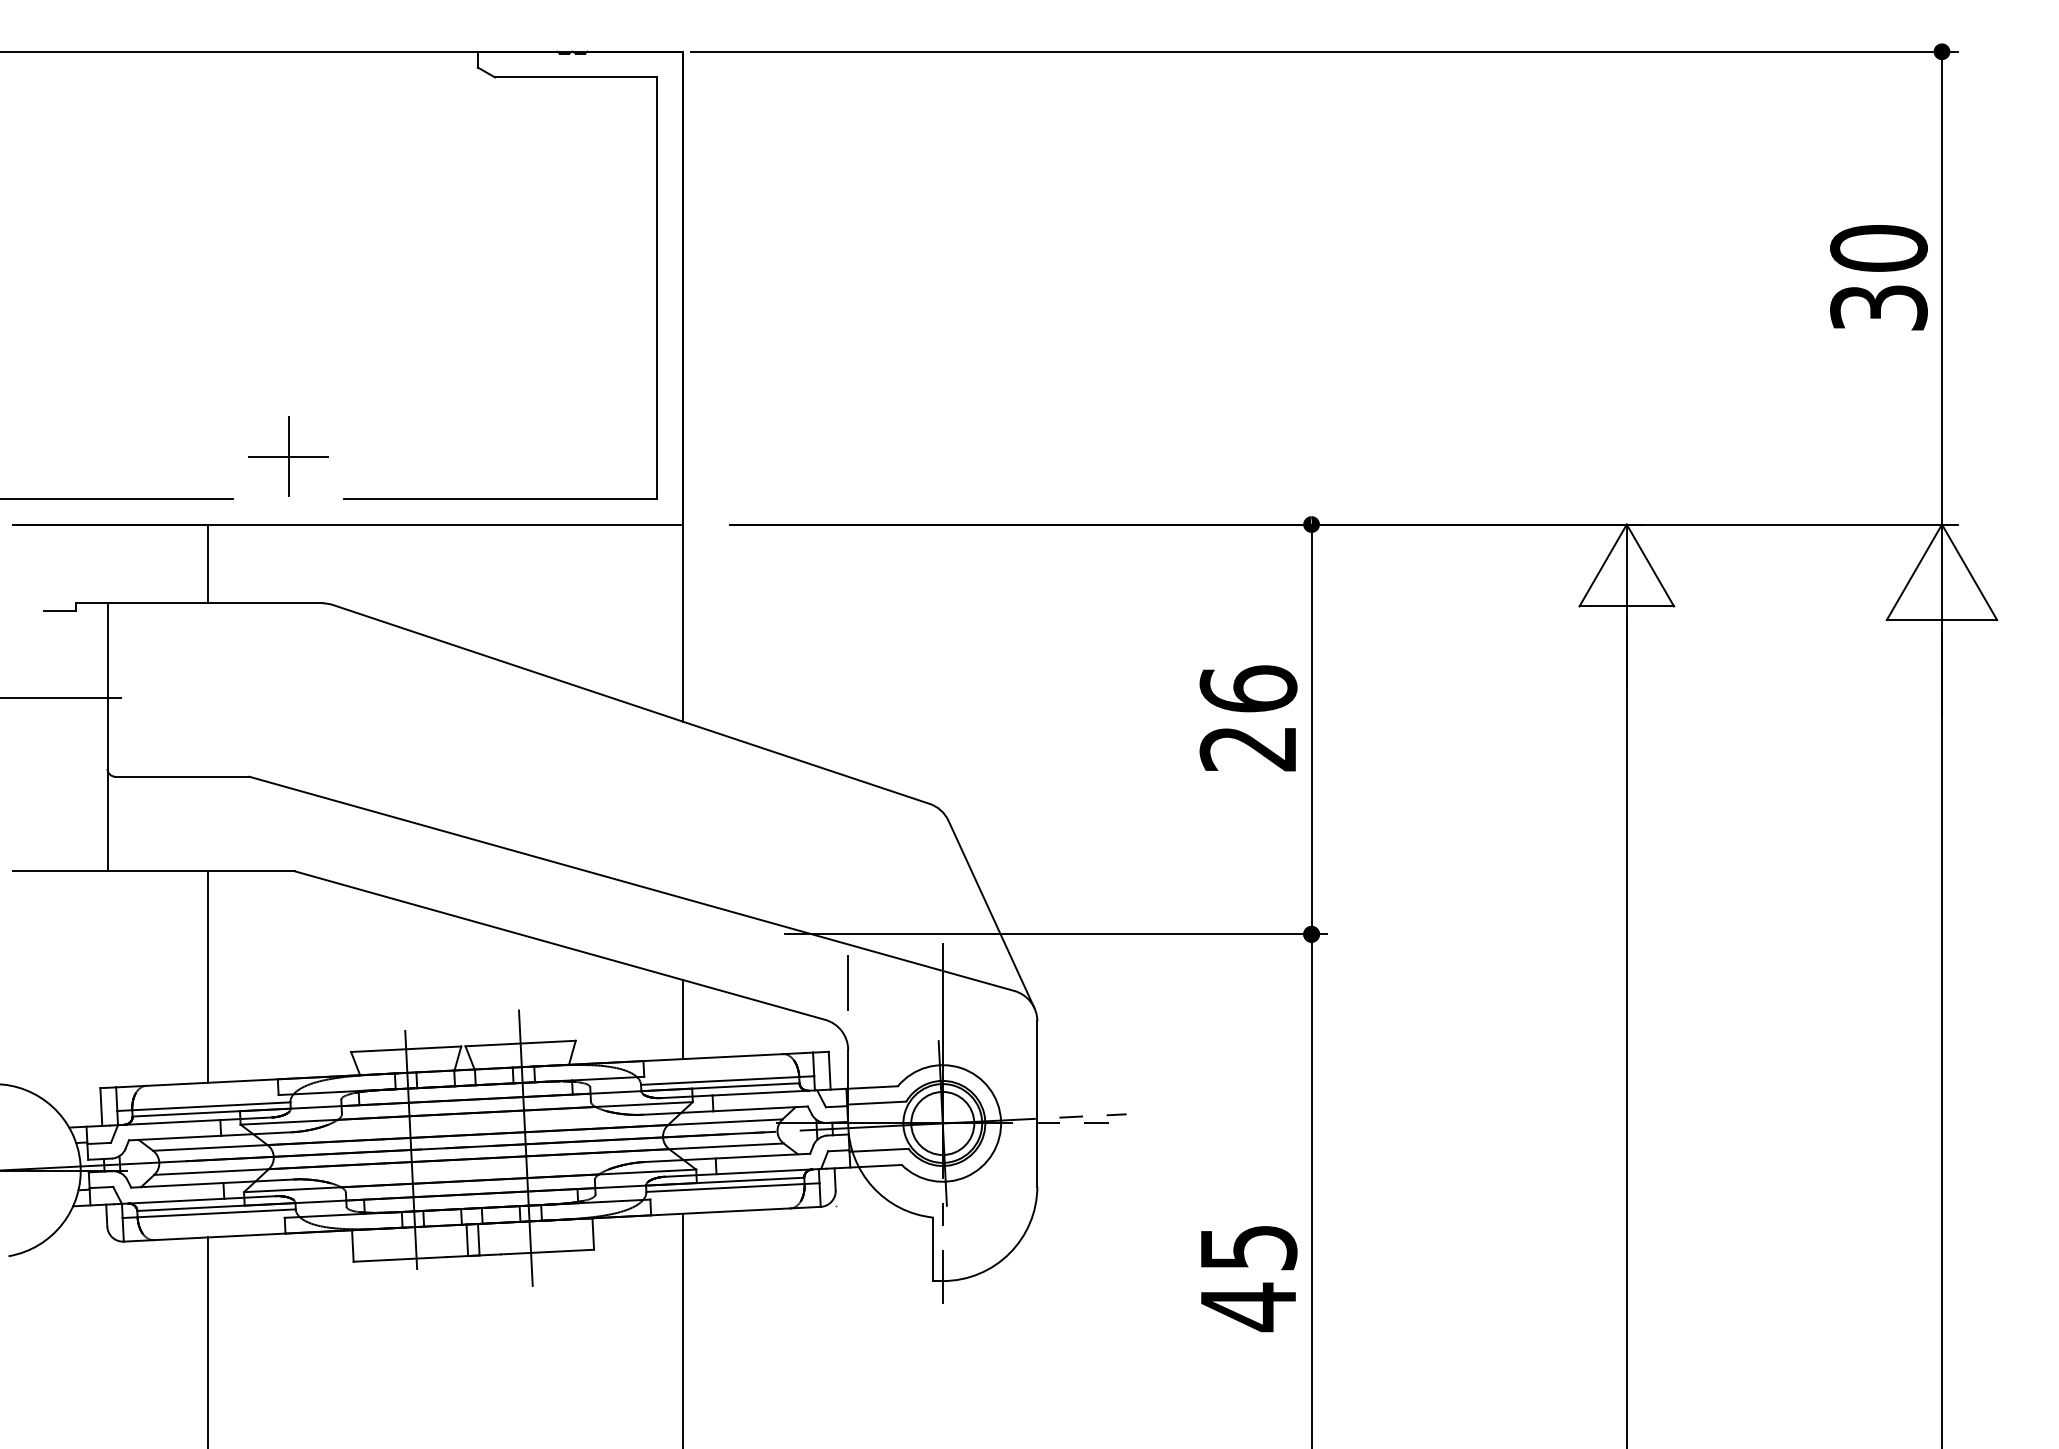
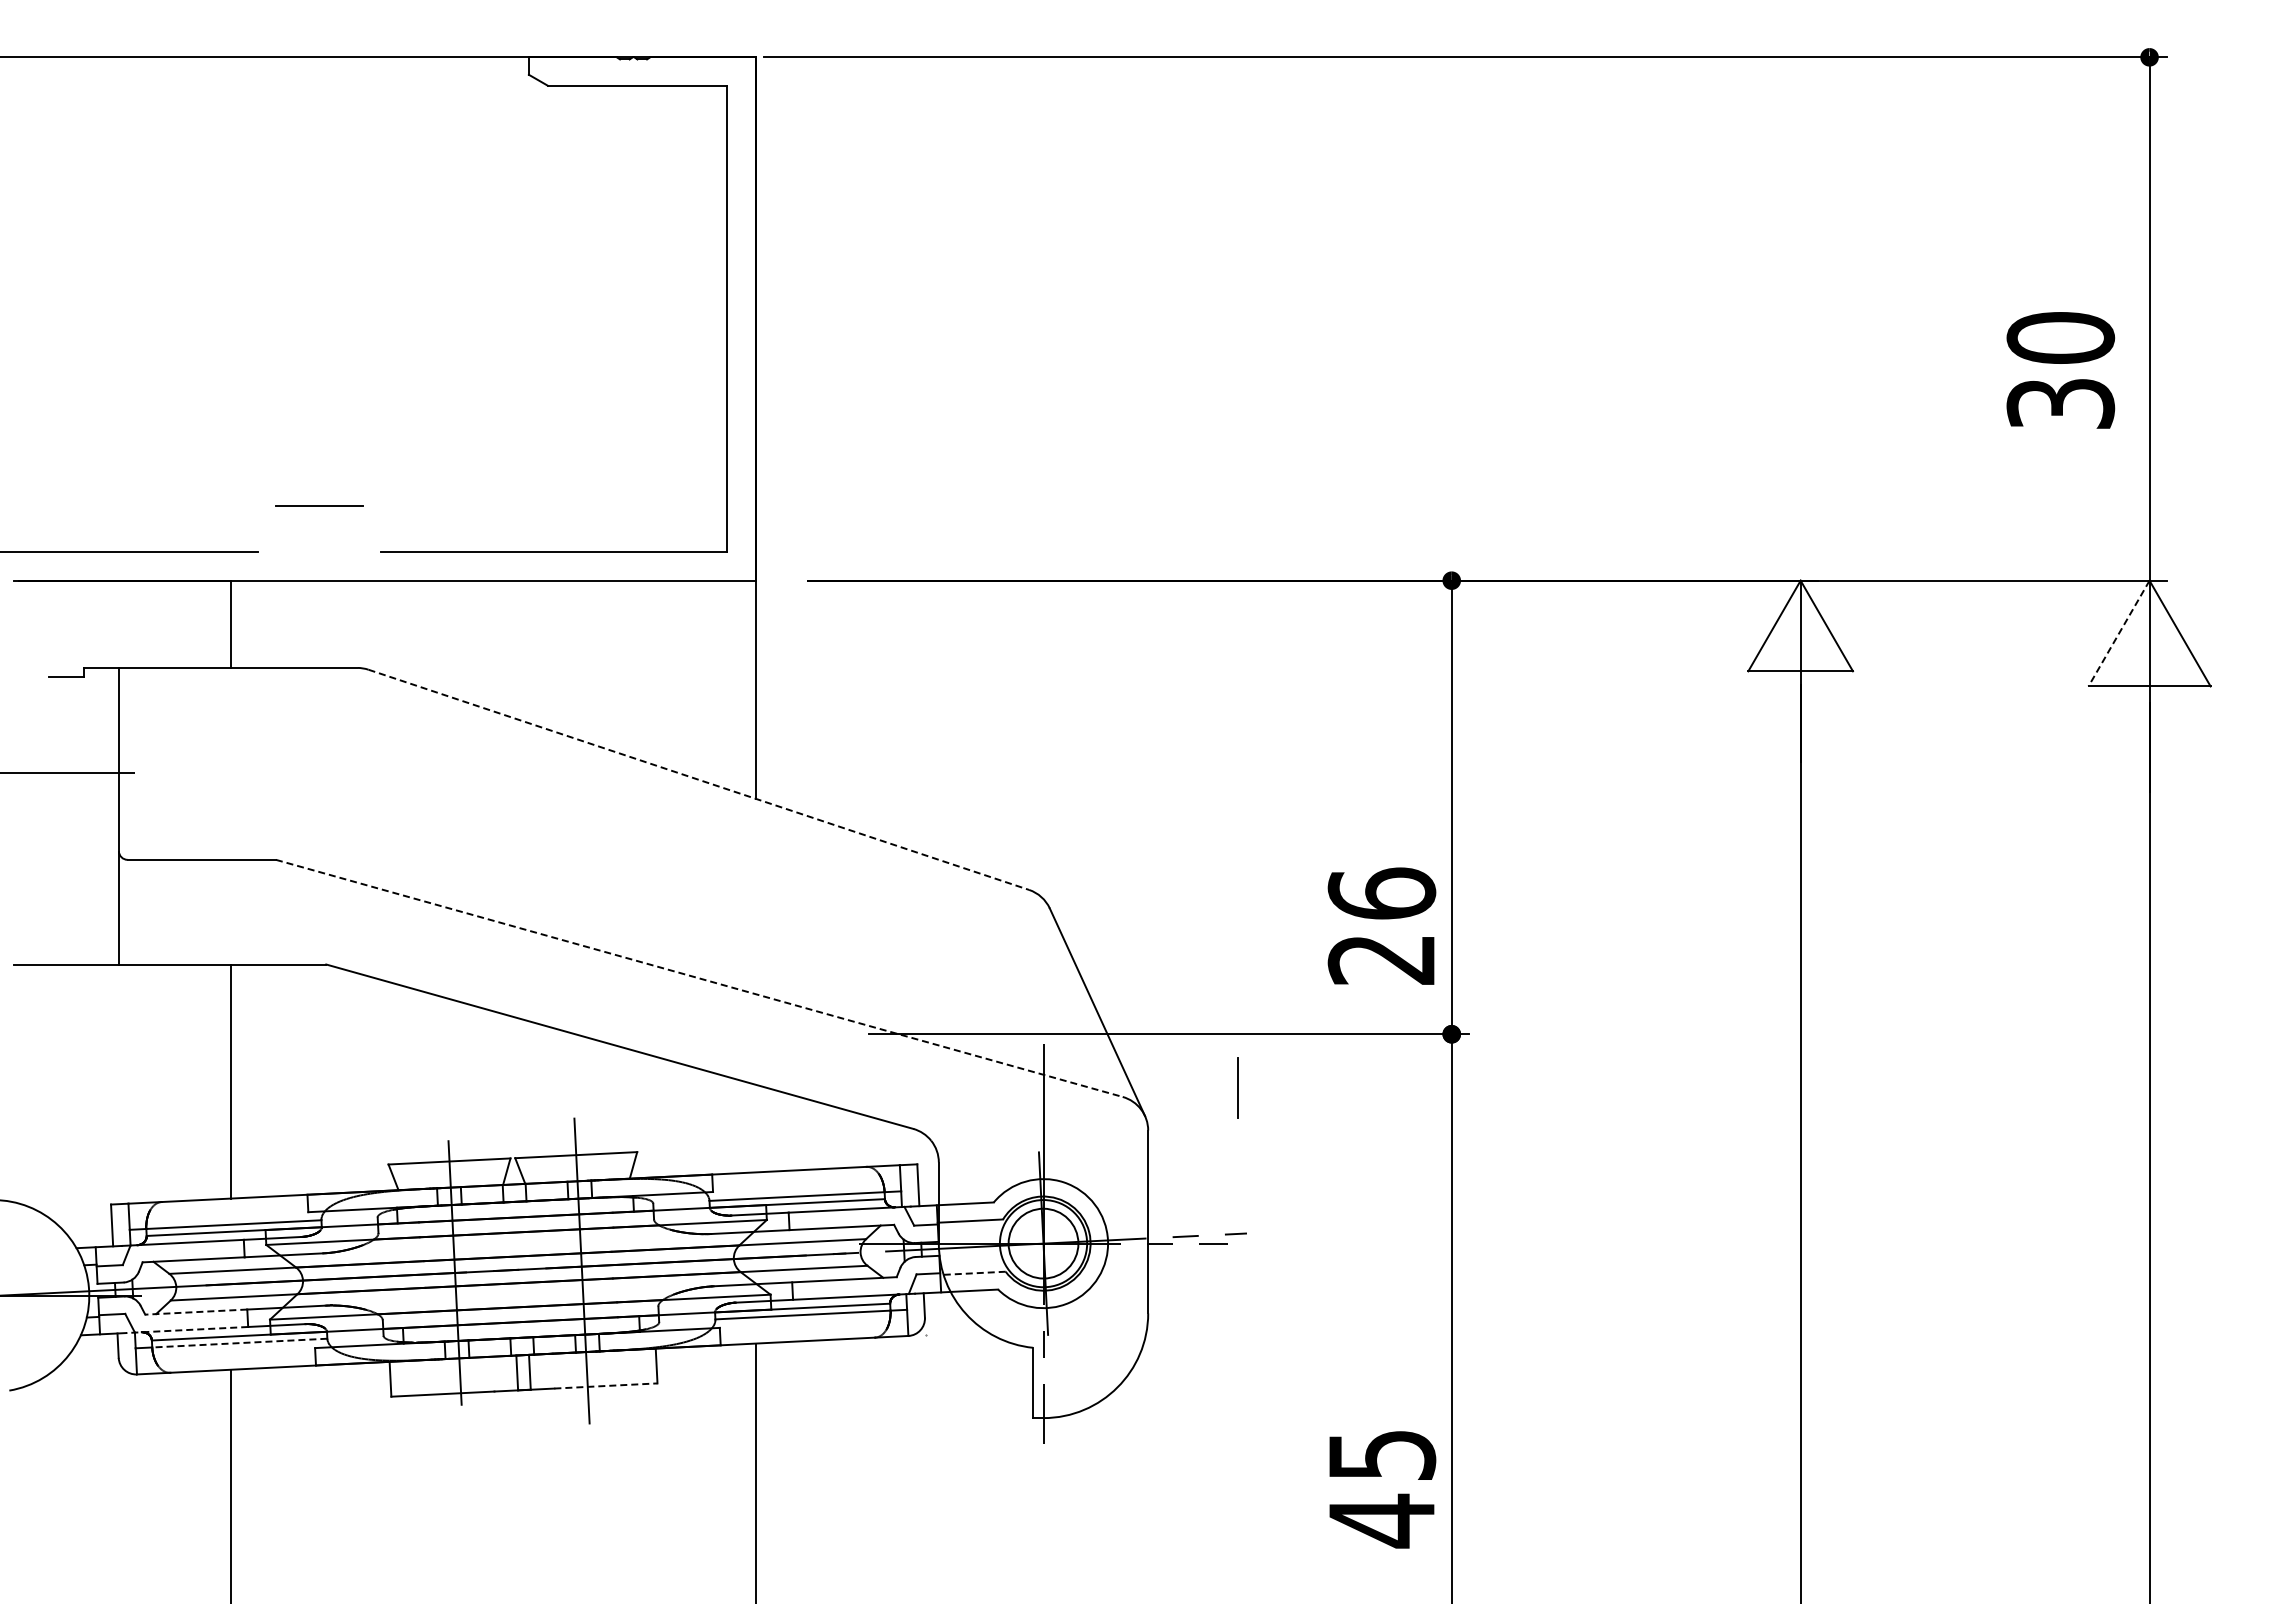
text: (1878, 277) -> (2060, 370), moved
line: (288, 456) -> (319, 505), removed
line: (1913, 572) -> (2118, 633), solid -> dashed
line: (632, 705) -> (699, 780), solid -> dashed
text: (1248, 717) -> (1381, 925), moved
line: (632, 883) -> (699, 978), solid -> dashed
line: (847, 982) -> (1237, 1087), moved
line: (682, 1019) -> (755, 1128), removed
line: (879, 1150) -> (973, 1273), solid -> dashed
line: (176, 1185) -> (195, 1312), solid -> dashed
line: (168, 1201) -> (186, 1330), solid -> dashed
line: (216, 1213) -> (239, 1343), solid -> dashed
line: (547, 1251) -> (605, 1385), solid -> dashed
text: (1249, 1278) -> (1382, 1489), moved

